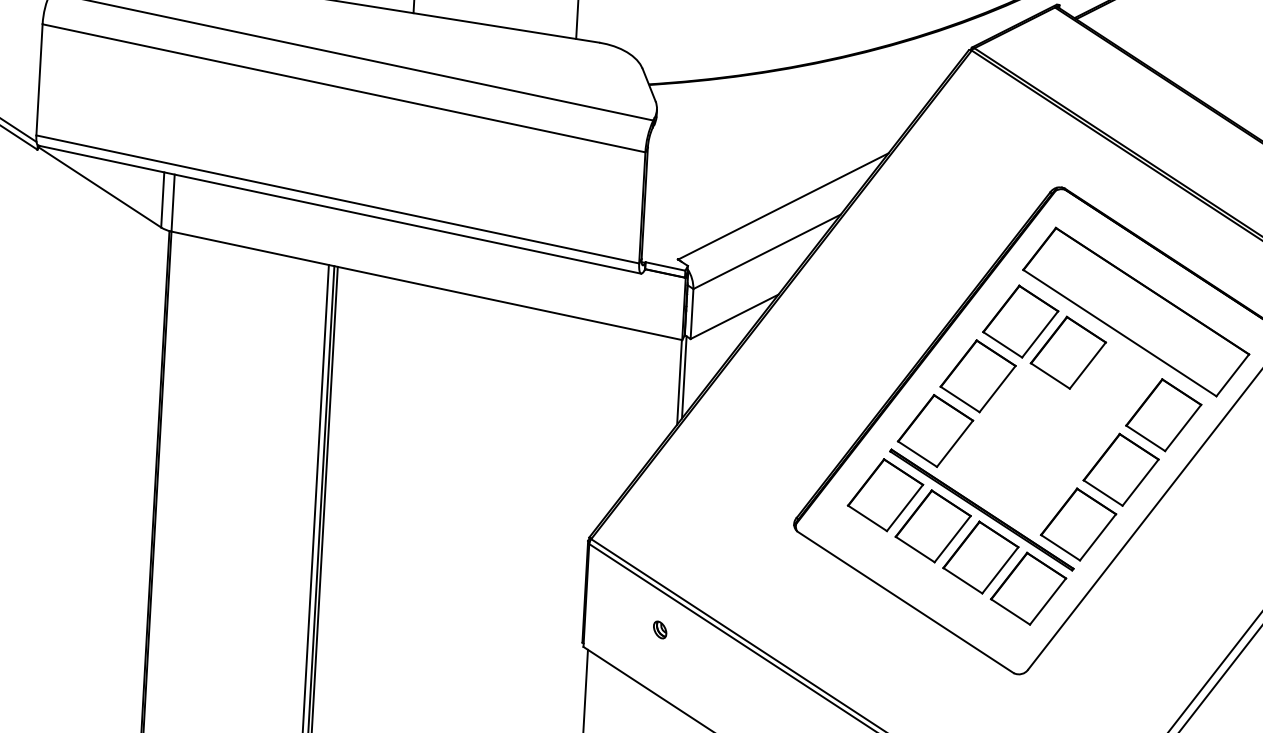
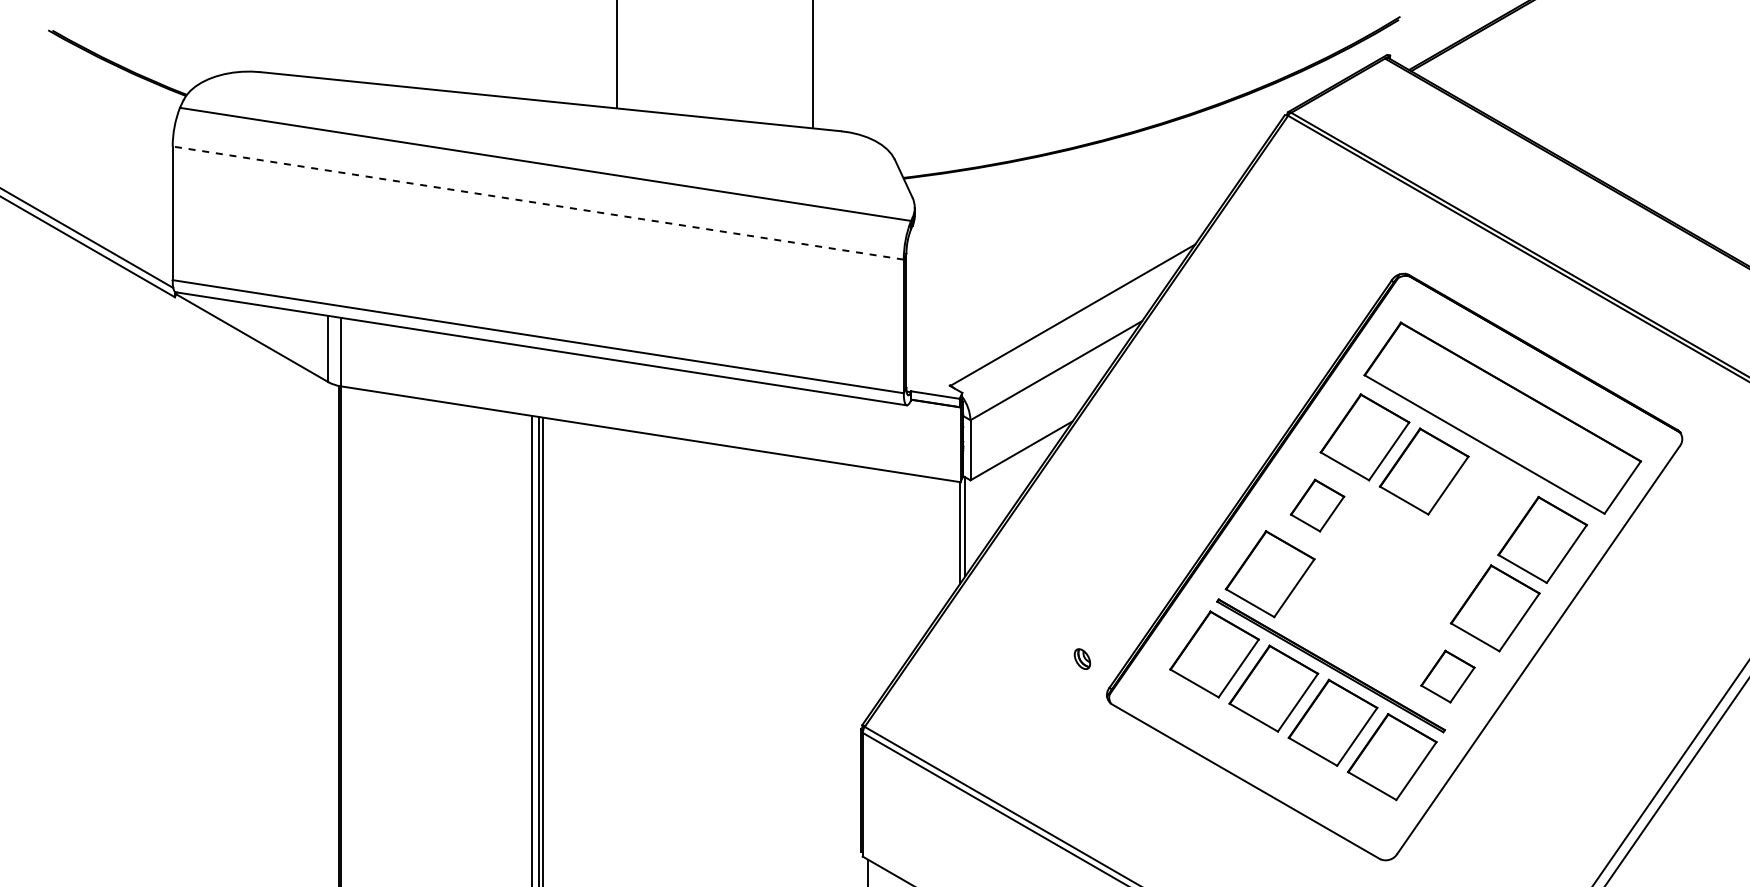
line: (344, 88) -> (538, 203), solid -> dashed
part: (978, 376) -> (1317, 505), size x0.6
part: (1078, 524) -> (1447, 676), size x0.6
part: (660, 629) -> (1082, 658), moved

